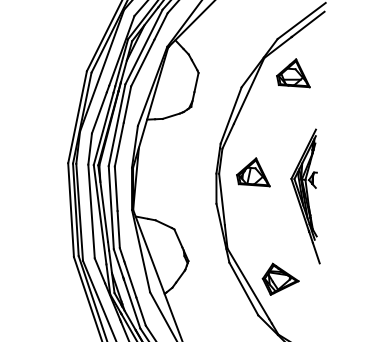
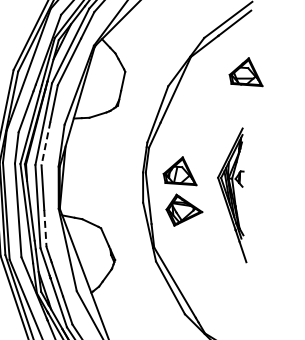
part: (293, 73) -> (246, 72), moved
line: (119, 145) -> (46, 144), solid -> dashed
line: (118, 229) -> (45, 228), solid -> dashed
part: (280, 278) -> (184, 209), moved

